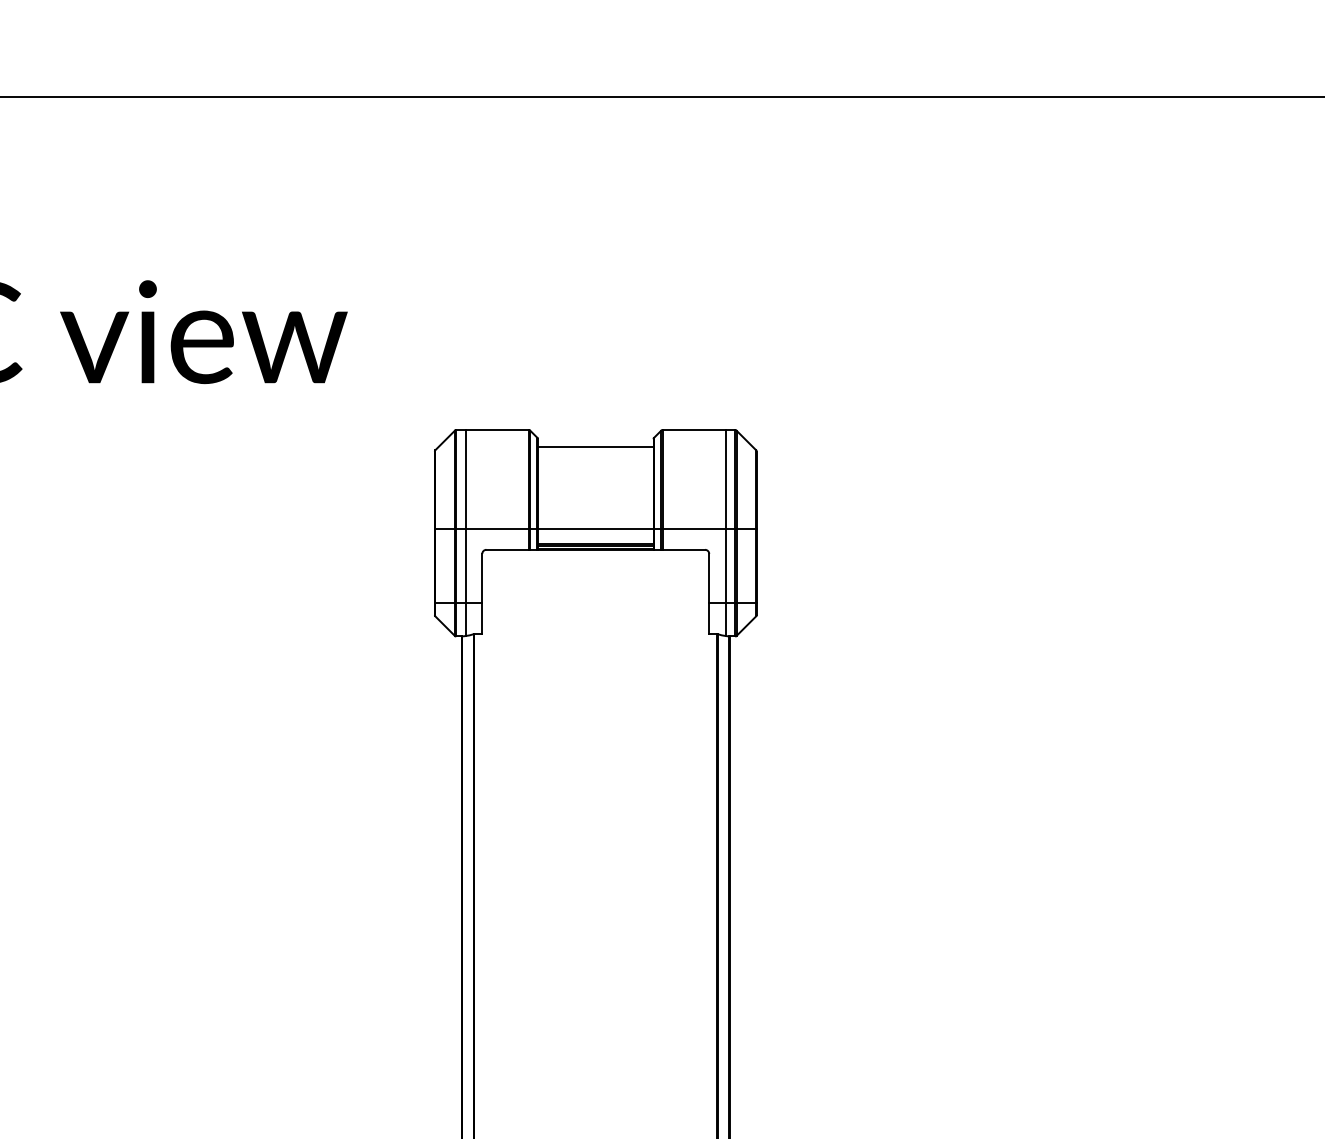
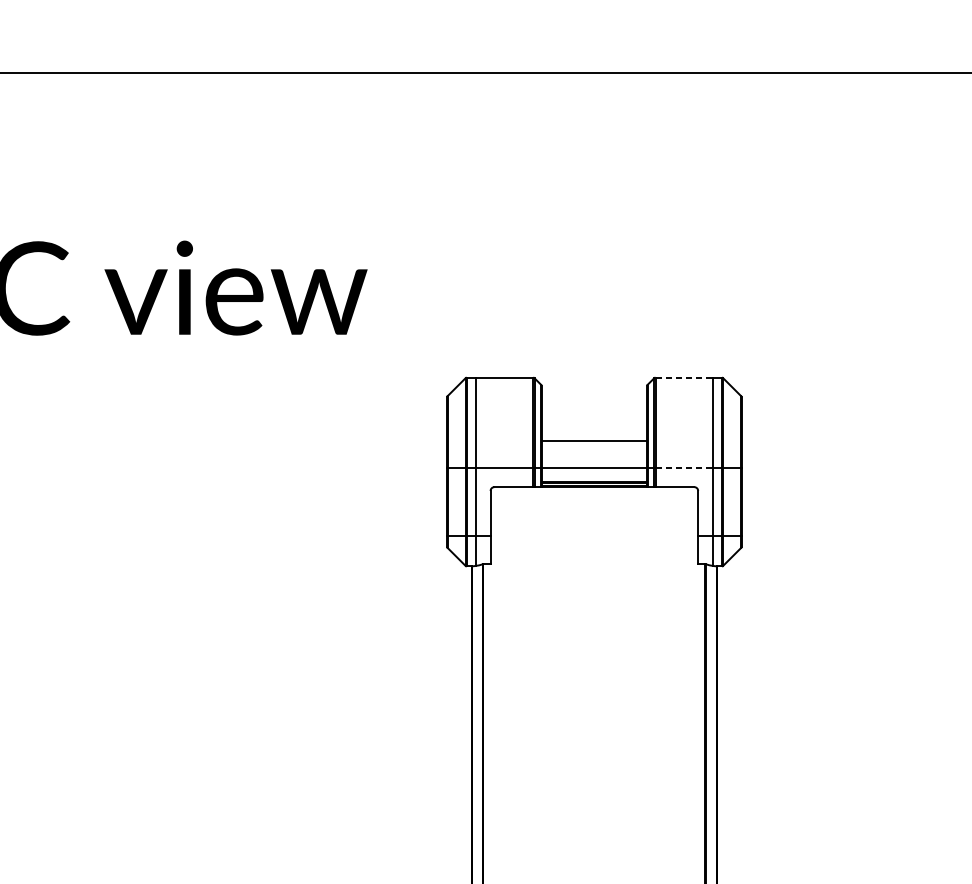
line: (694, 430) -> (684, 378), solid -> dashed
line: (595, 446) -> (594, 441), moved
line: (694, 529) -> (684, 468), solid -> dashed

